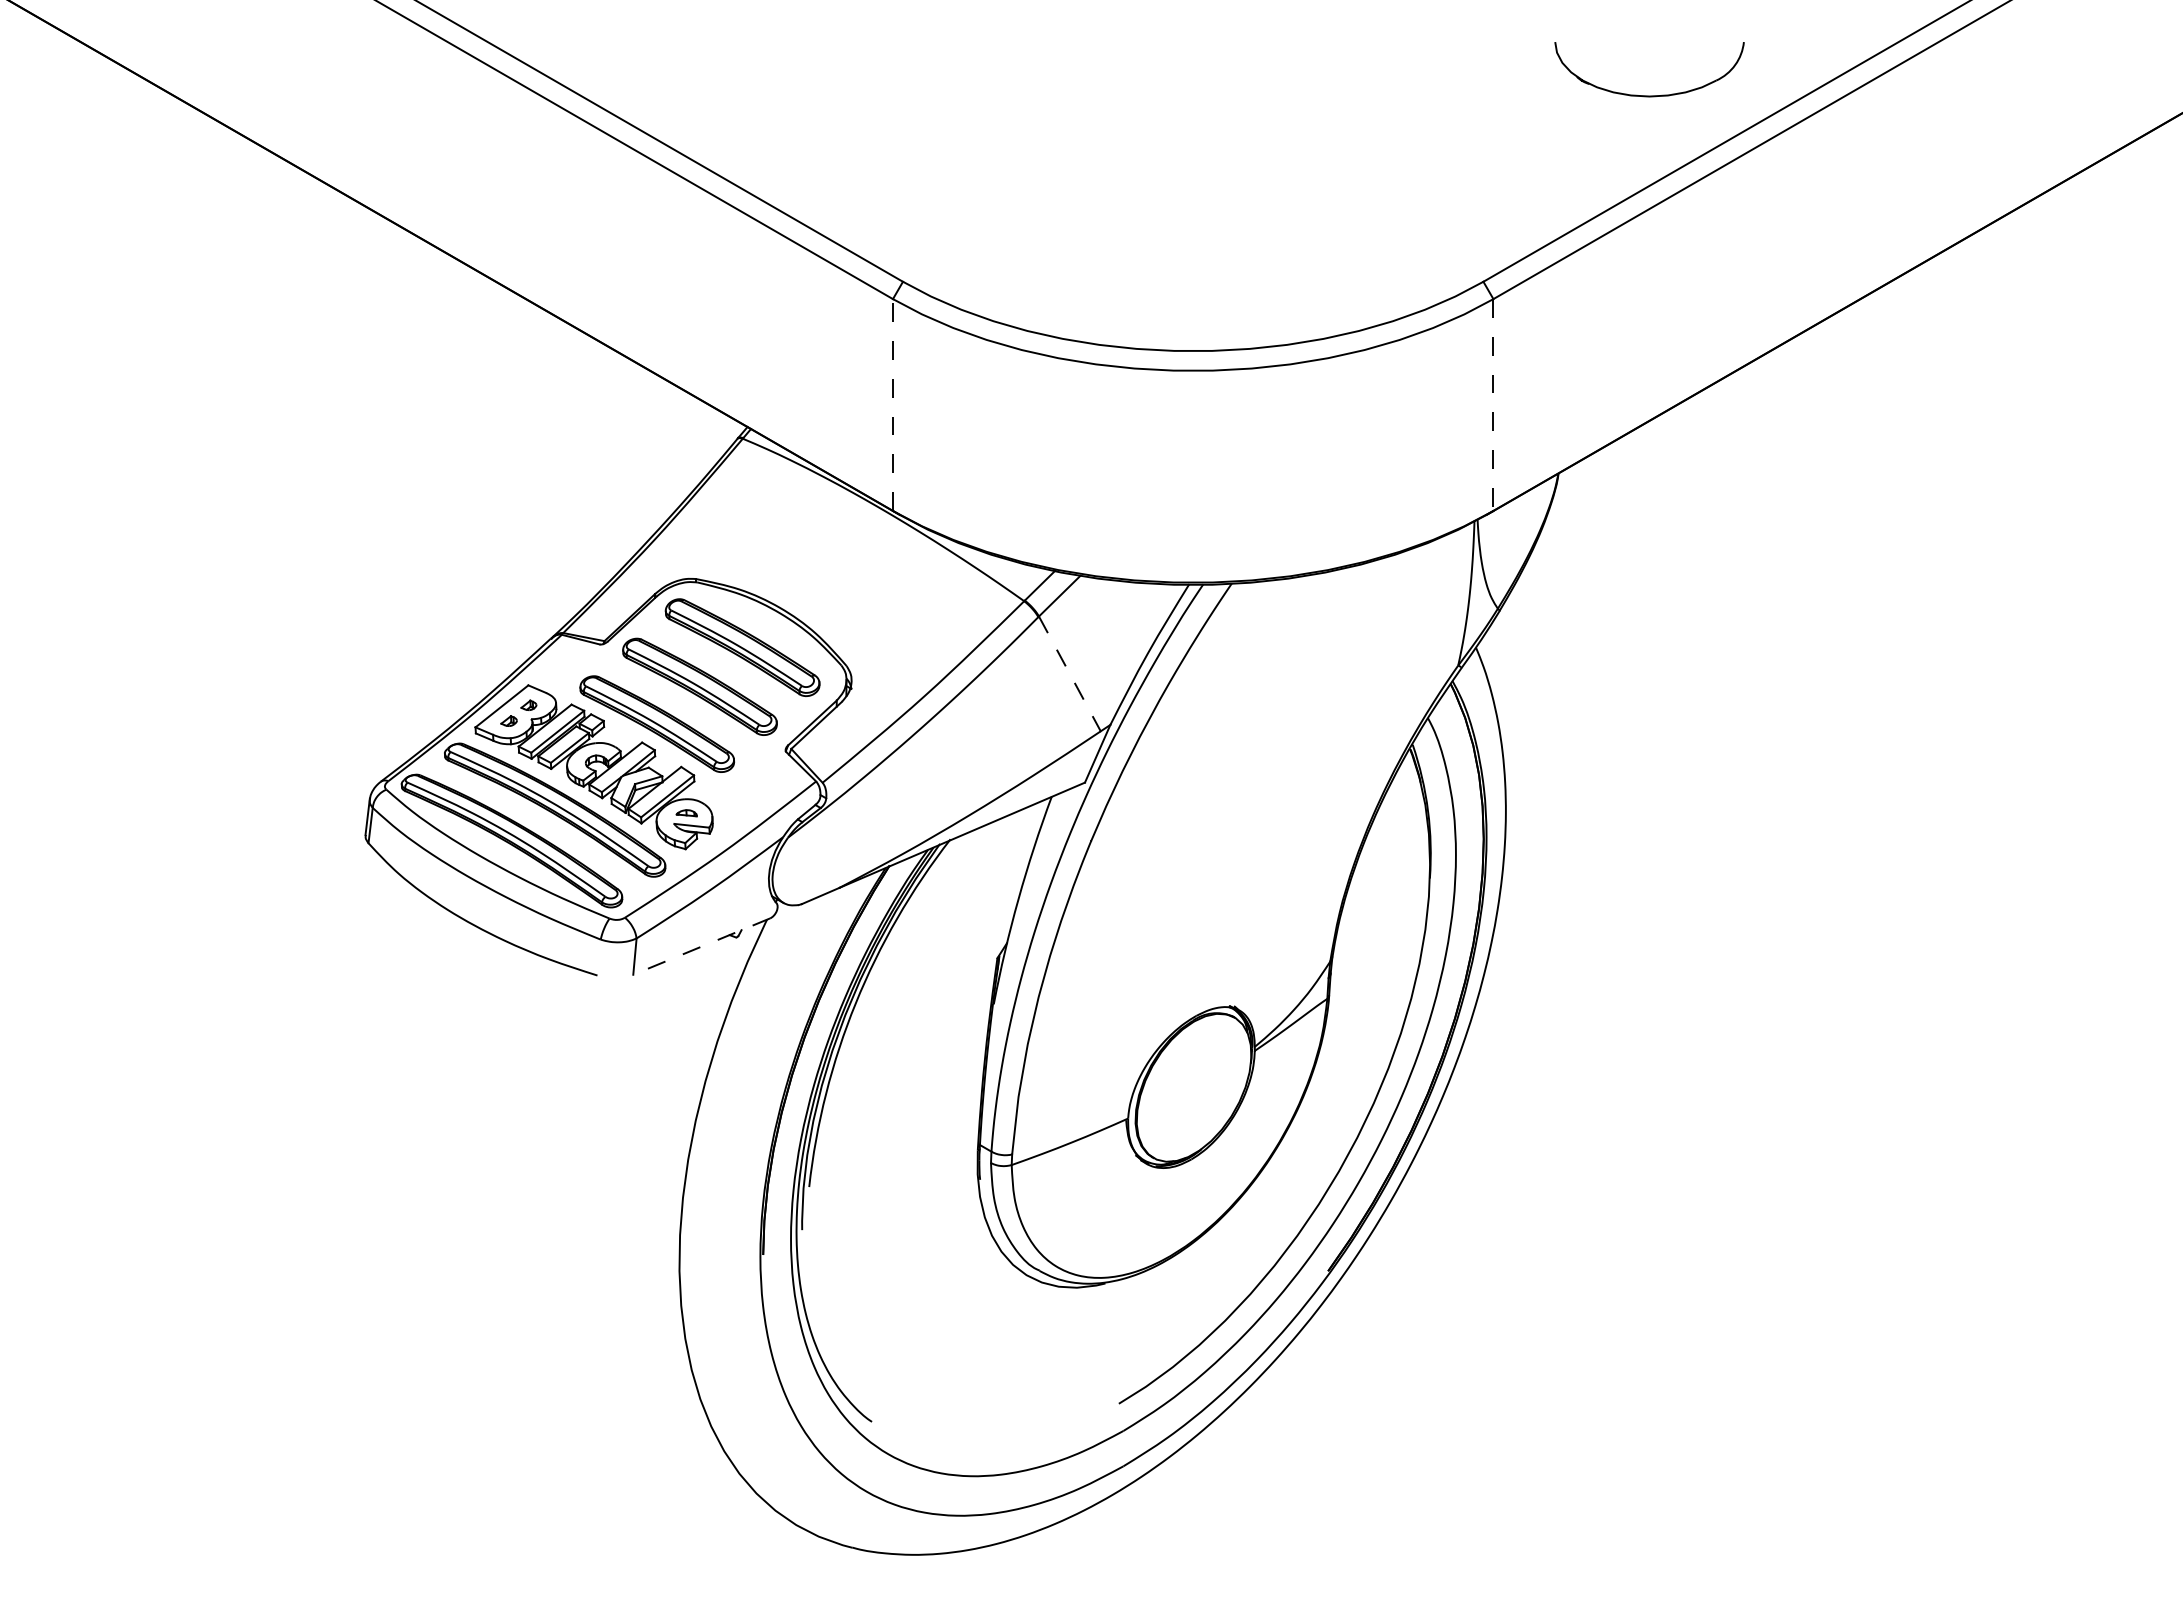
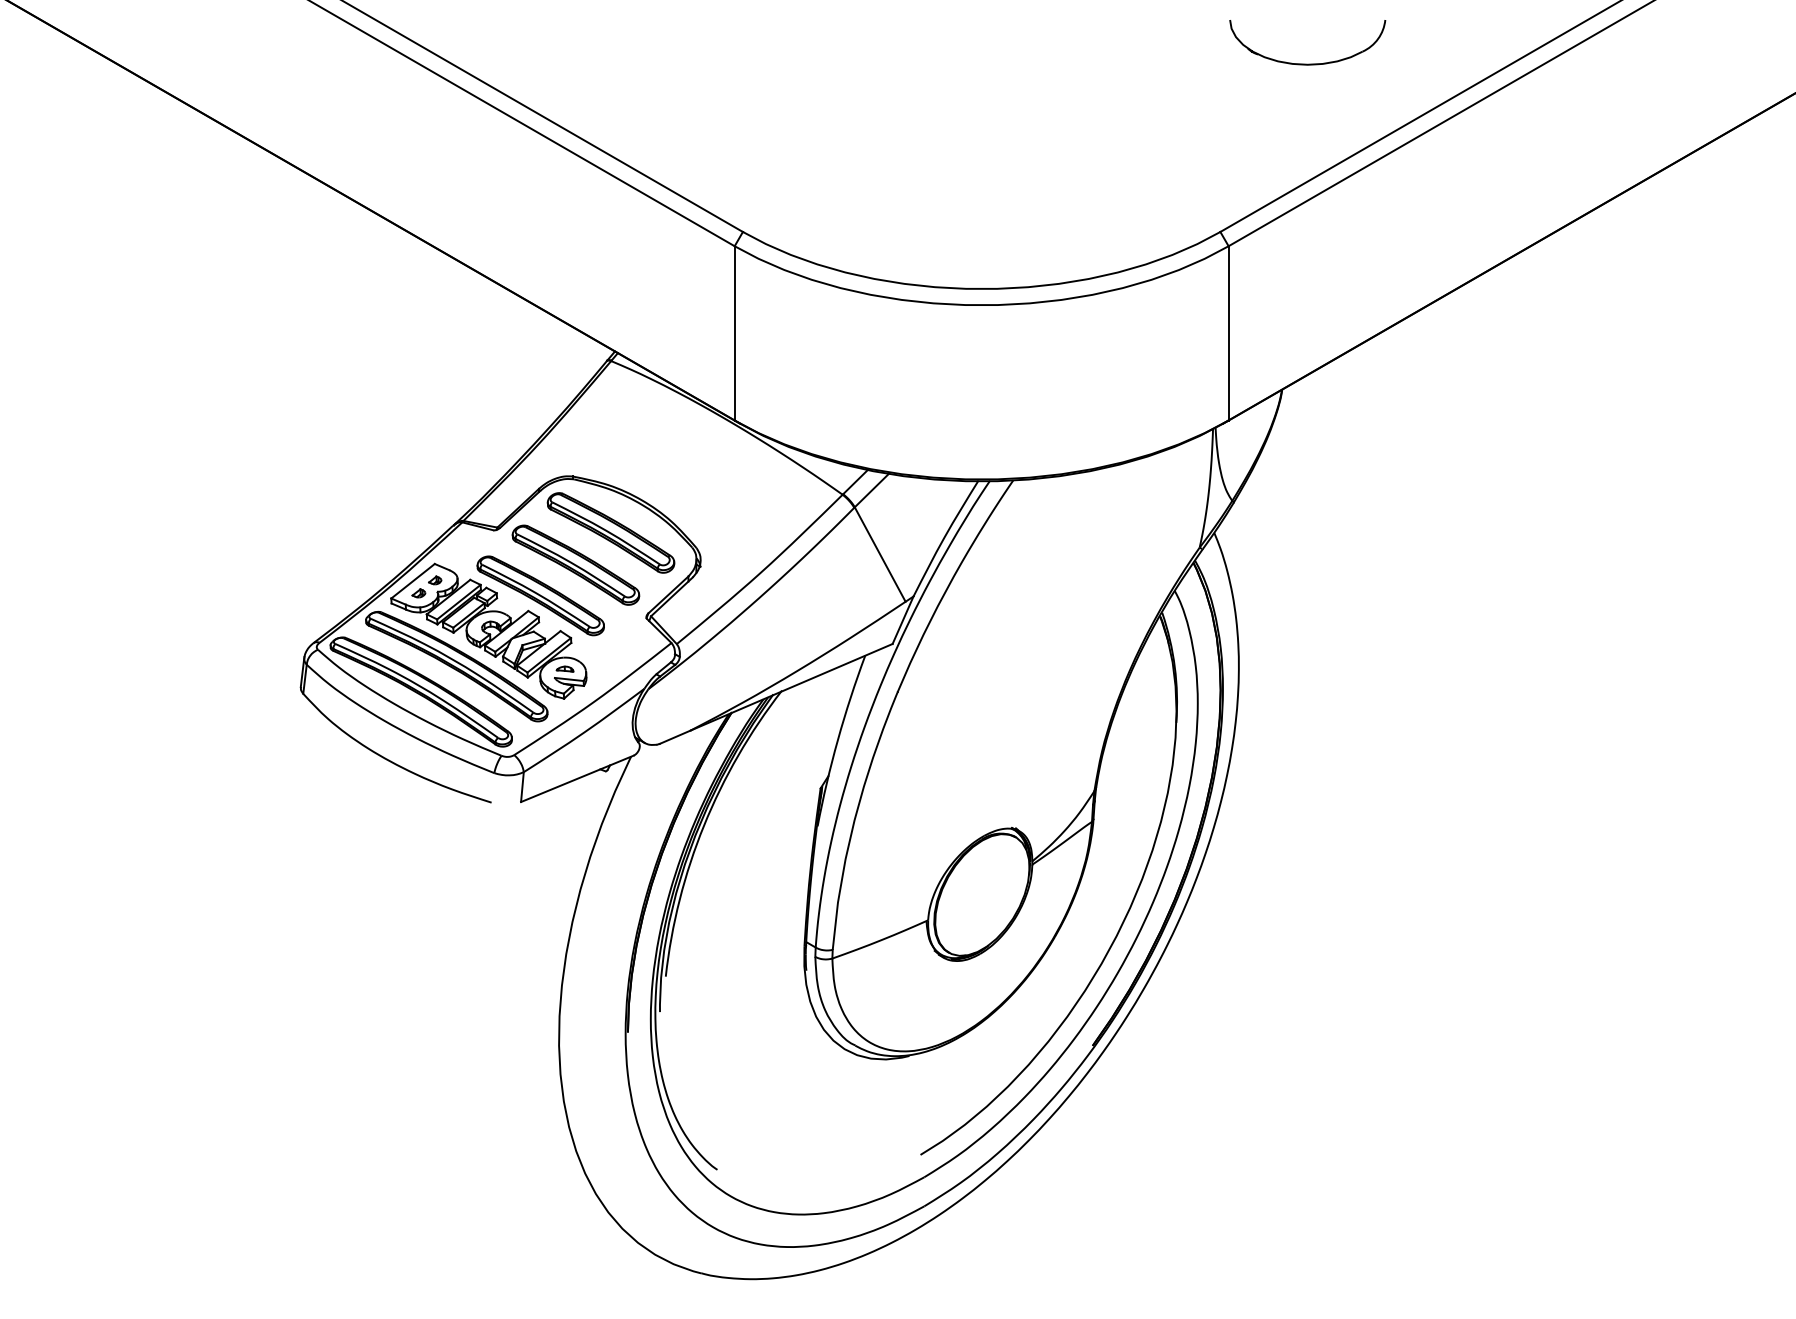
part: (1649, 95) -> (1307, 63), moved
line: (892, 405) -> (734, 333), dashed -> solid
line: (1493, 405) -> (1228, 333), dashed -> solid
line: (1070, 674) -> (880, 555), dashed -> solid
line: (701, 946) -> (577, 778), dashed -> solid

